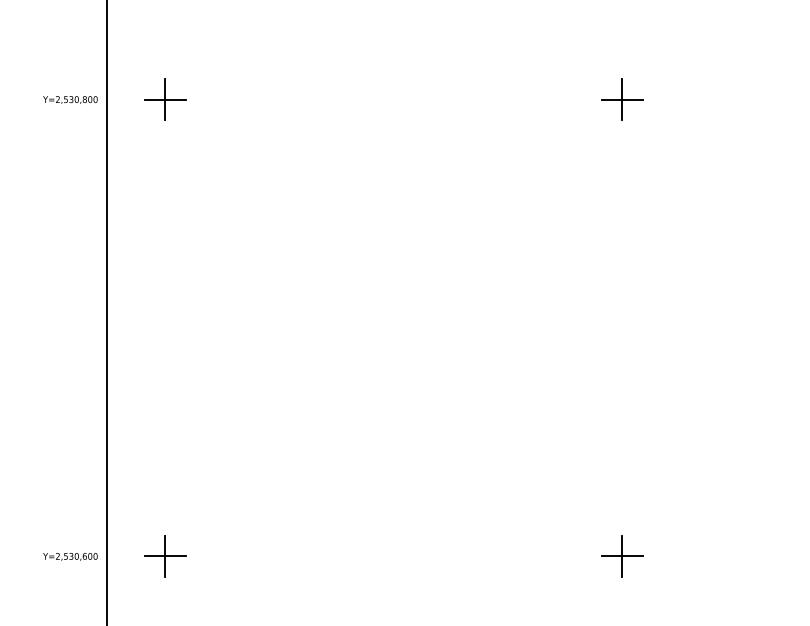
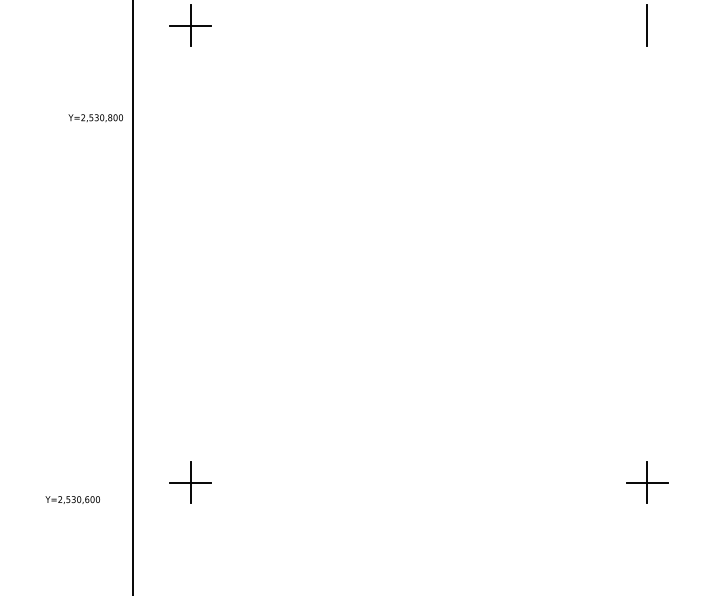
text: (70, 99) -> (95, 117), moved
line: (621, 99) -> (646, 25), removed
text: (70, 556) -> (72, 499), moved

